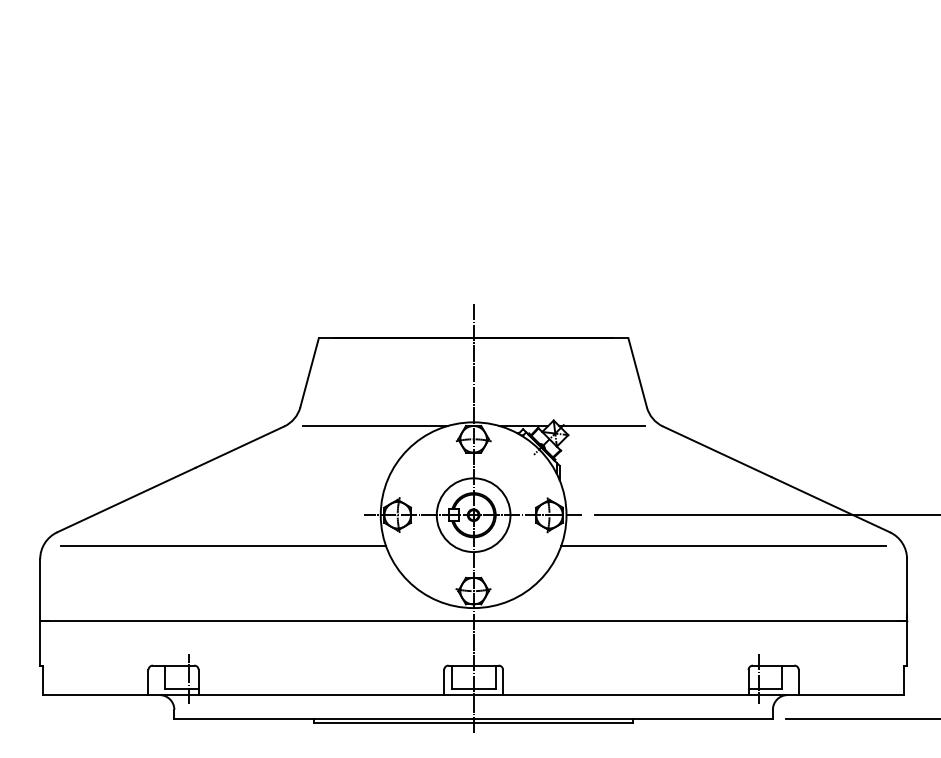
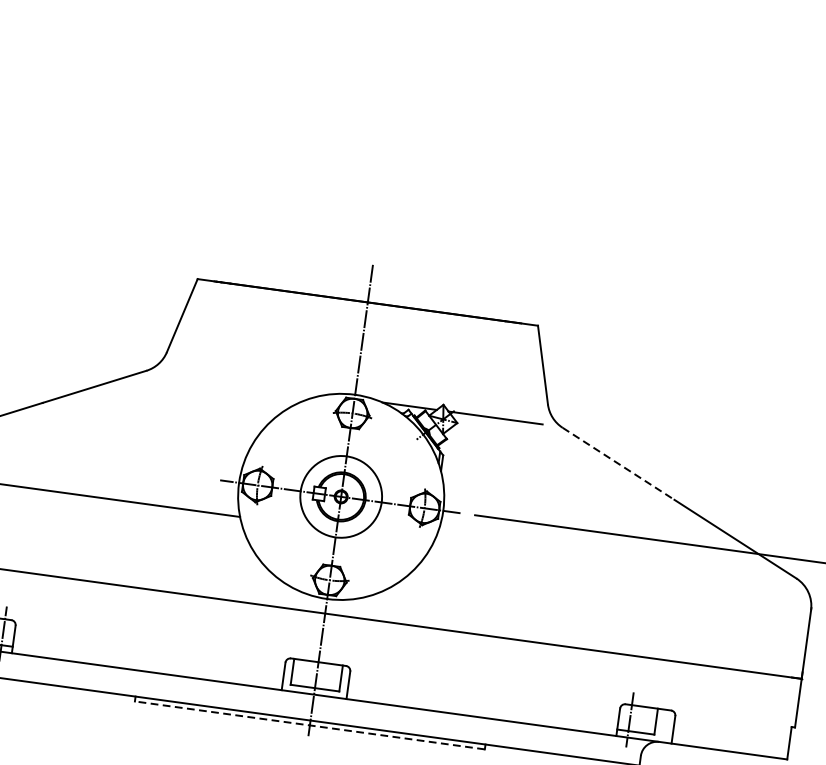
line: (375, 425) -> (246, 383), removed
line: (717, 451) -> (618, 463), solid -> dashed
line: (723, 545) -> (611, 567), removed
line: (473, 723) -> (309, 725), solid -> dashed

